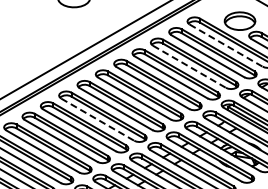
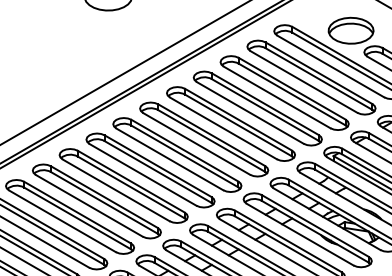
line: (226, 45) -> (331, 66), dashed -> solid
line: (189, 67) -> (277, 98), dashed -> solid
line: (98, 119) -> (144, 174), dashed -> solid

